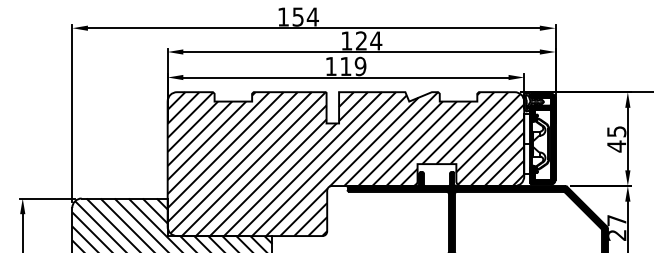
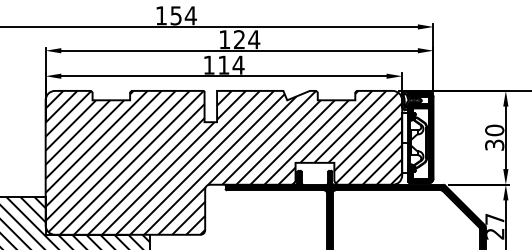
text: (360, 66) -> (238, 65), 119 -> 114
text: (616, 139) -> (494, 138), 45 -> 30

